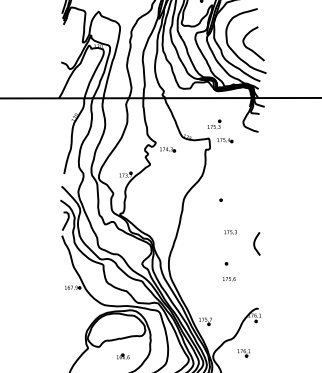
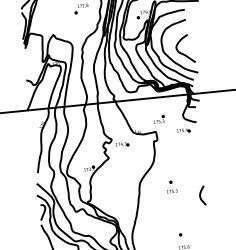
part: (225, 140) -> (183, 130), moved
text: (230, 232) -> (172, 191), moved
curve: (255, 243) -> (201, 195), moved

